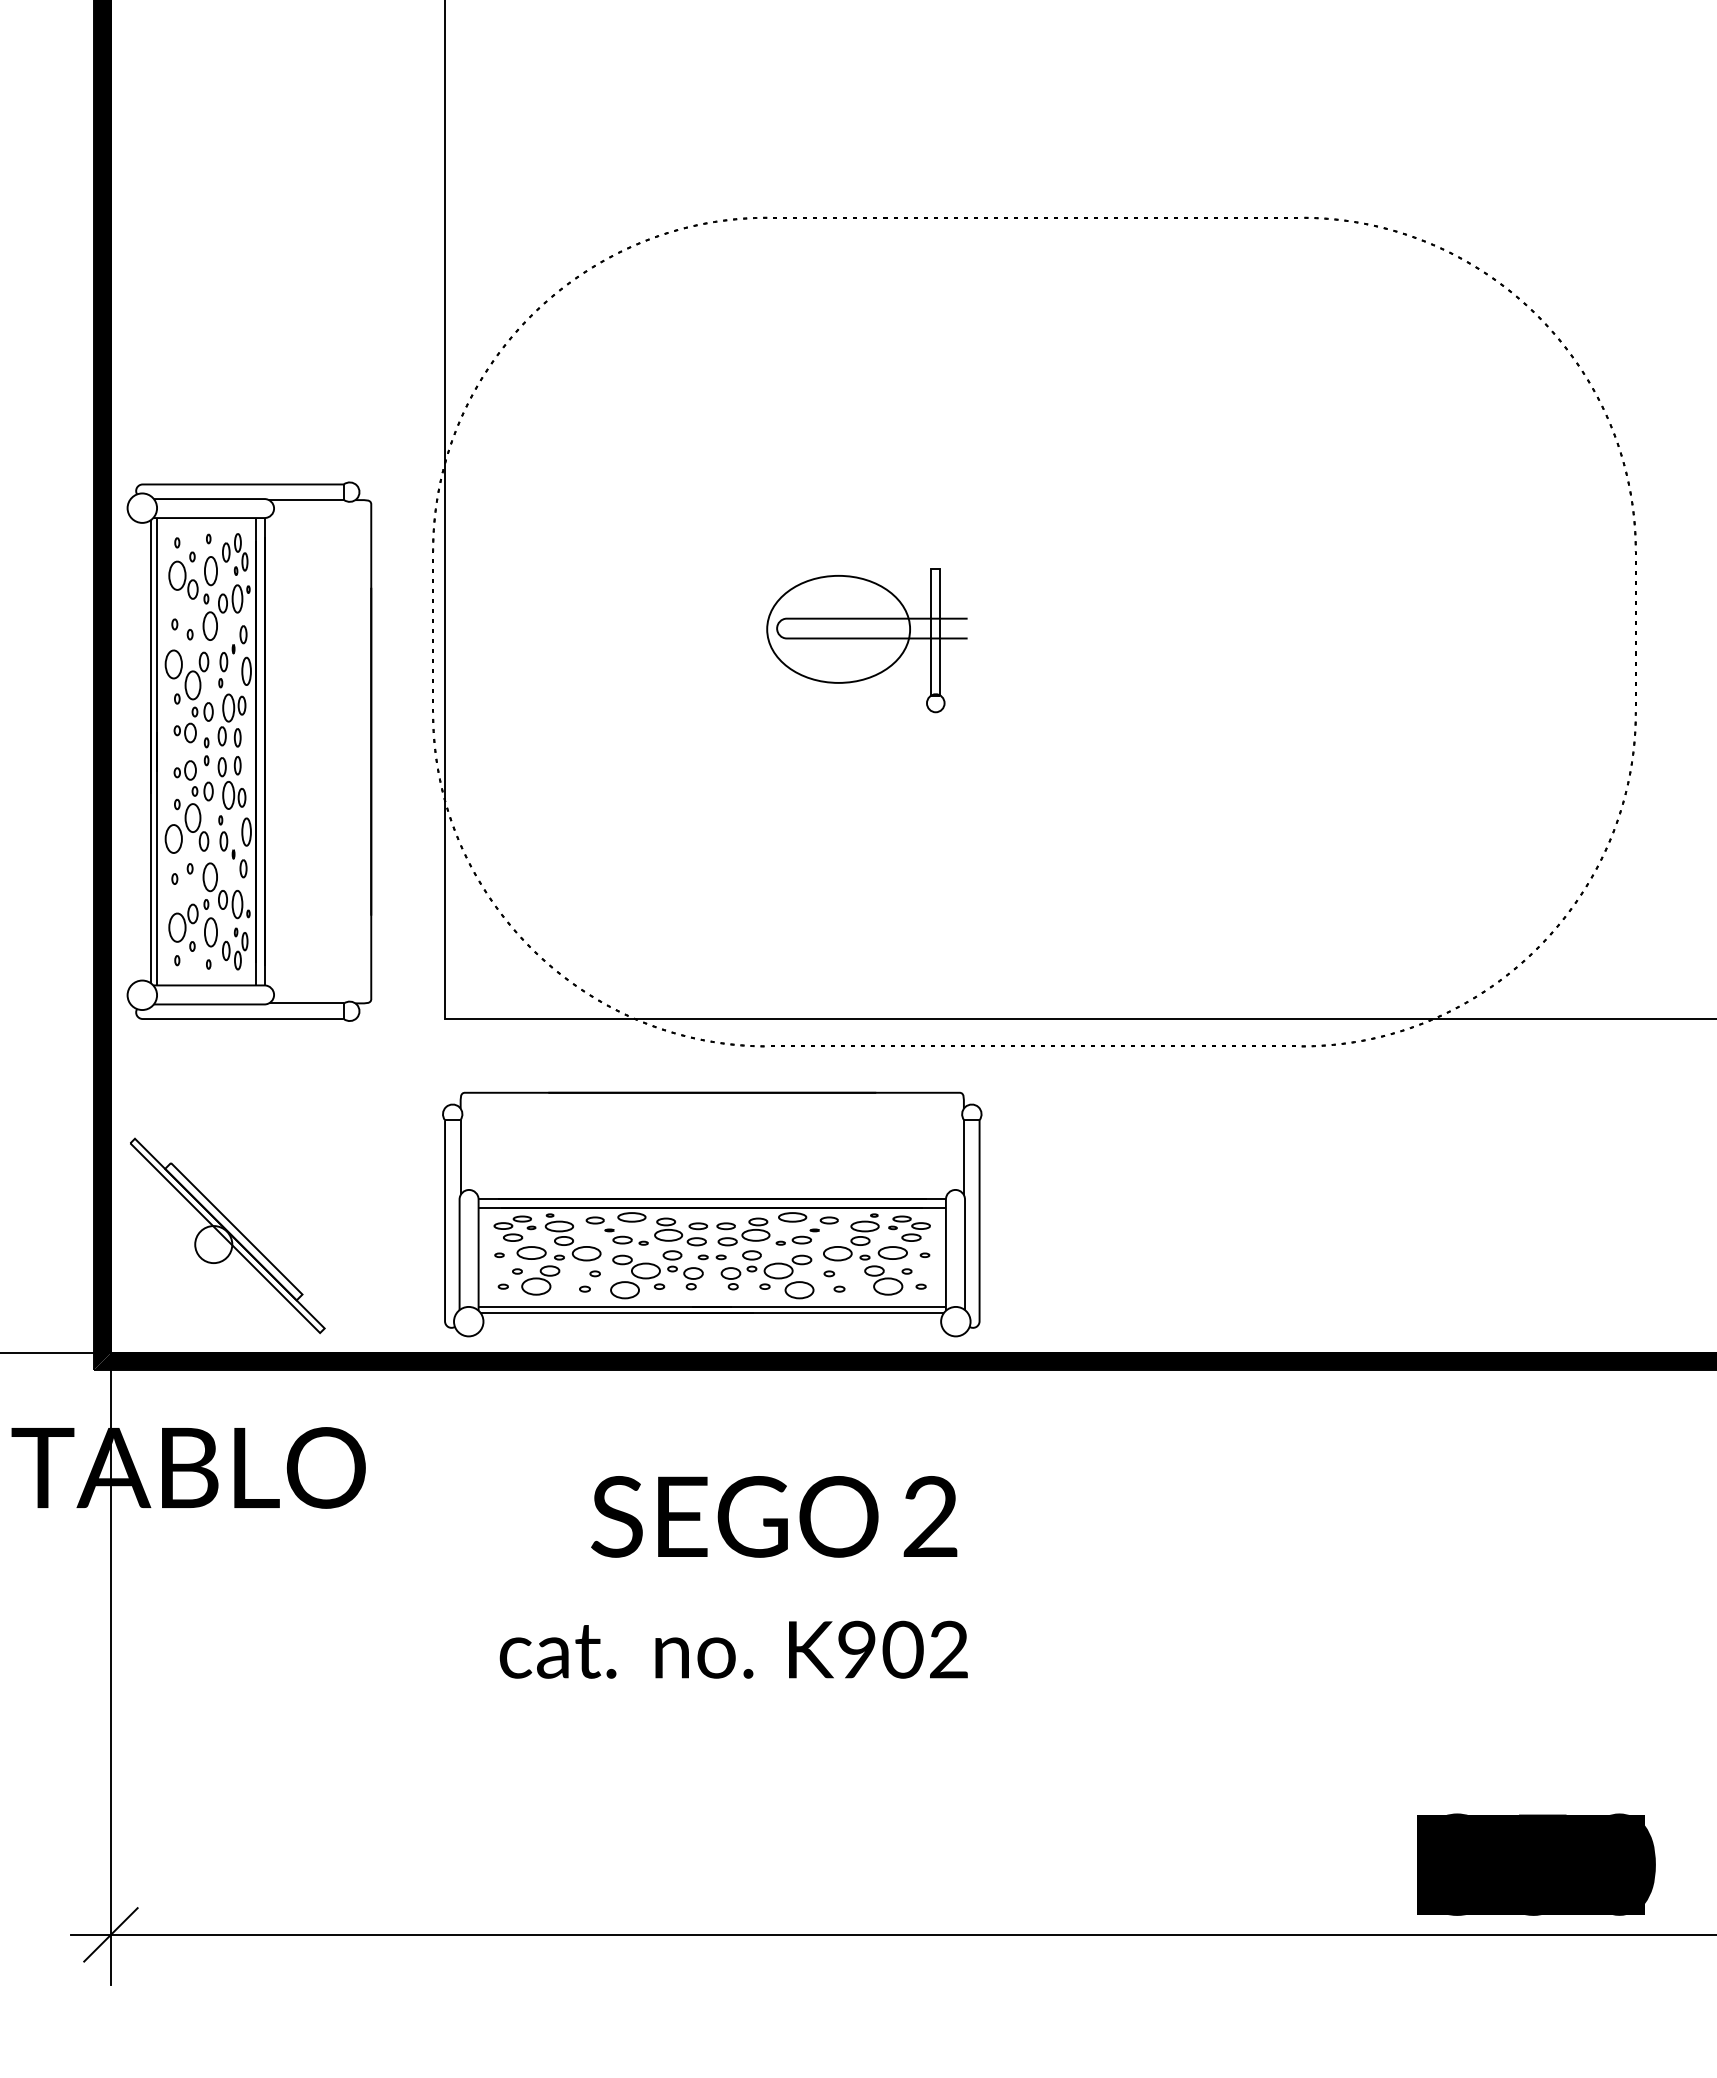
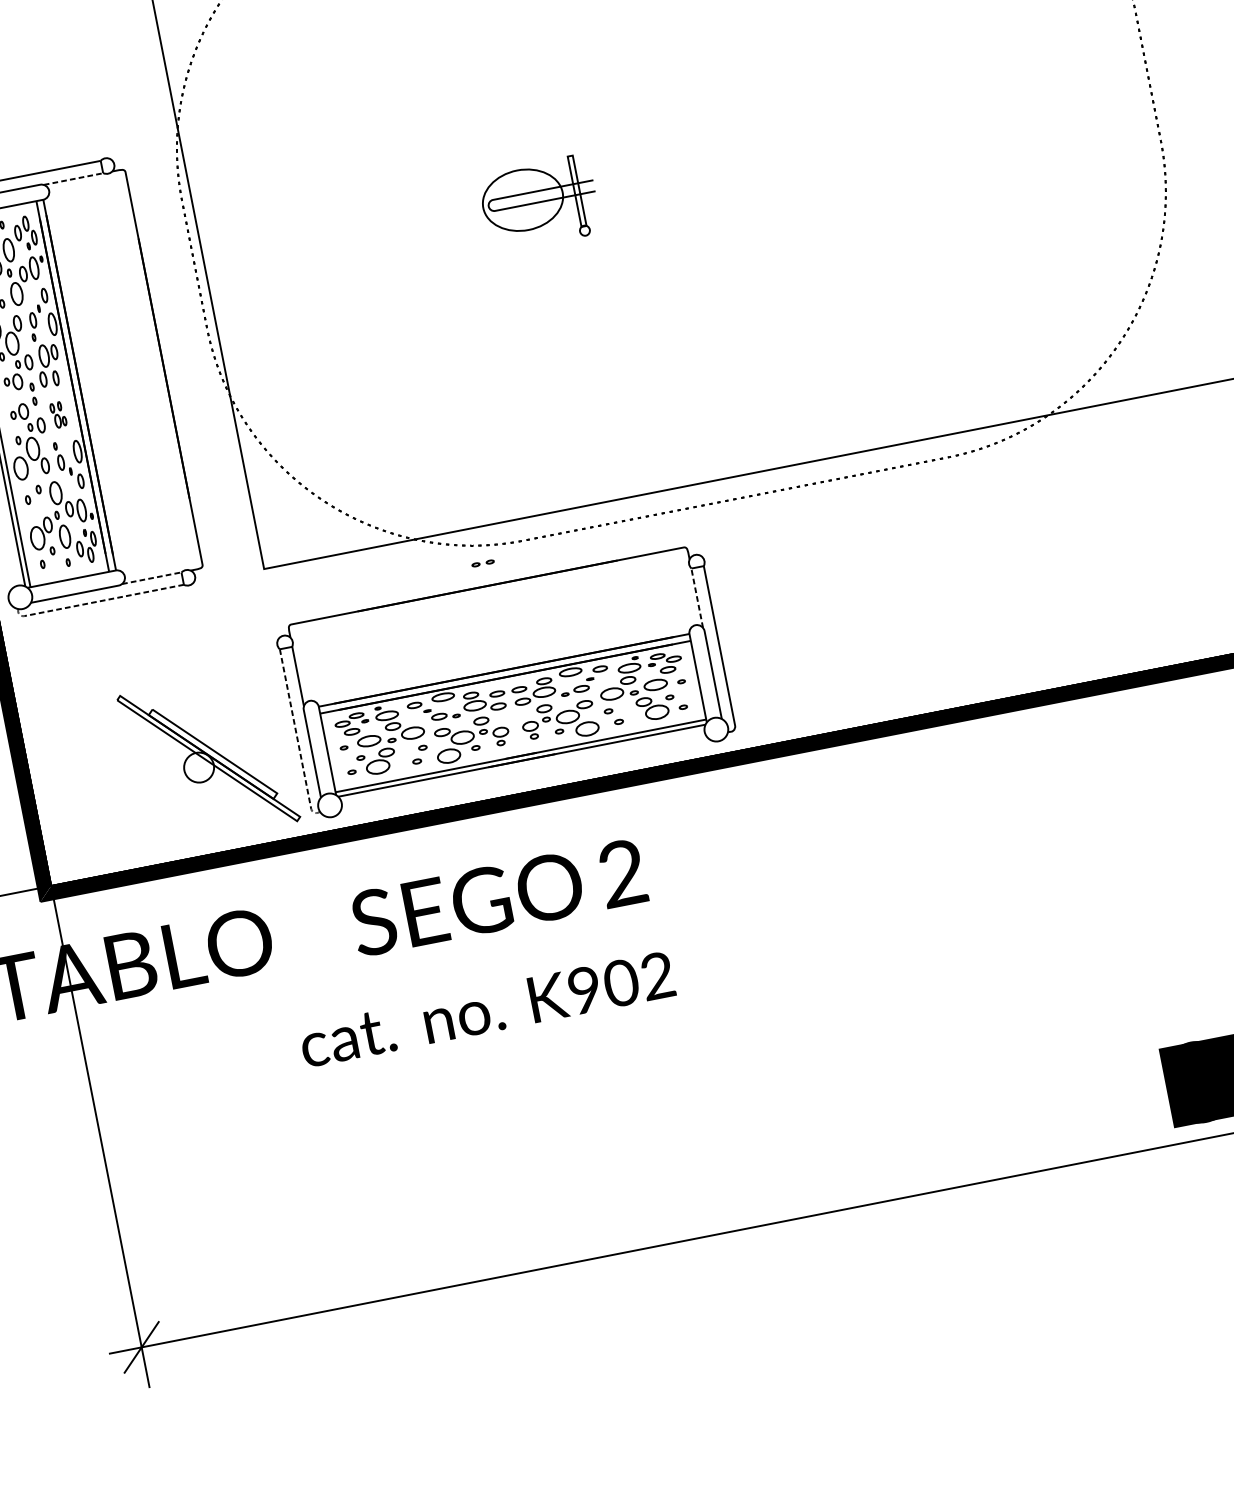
line: (306, 500) -> (73, 179), solid -> dashed
part: (866, 640) -> (539, 203), size x0.7
part: (231, 782) -> (58, 414), size x0.6
line: (306, 1003) -> (151, 578), solid -> dashed
line: (231, 1019) -> (94, 602), solid -> dashed
line: (963, 1157) -> (696, 598), solid -> dashed
line: (445, 1232) -> (297, 738), solid -> dashed
part: (227, 1235) -> (208, 758), moved
part: (711, 1257) -> (482, 563), moved
text: (733, 1577) -> (475, 952), moved

